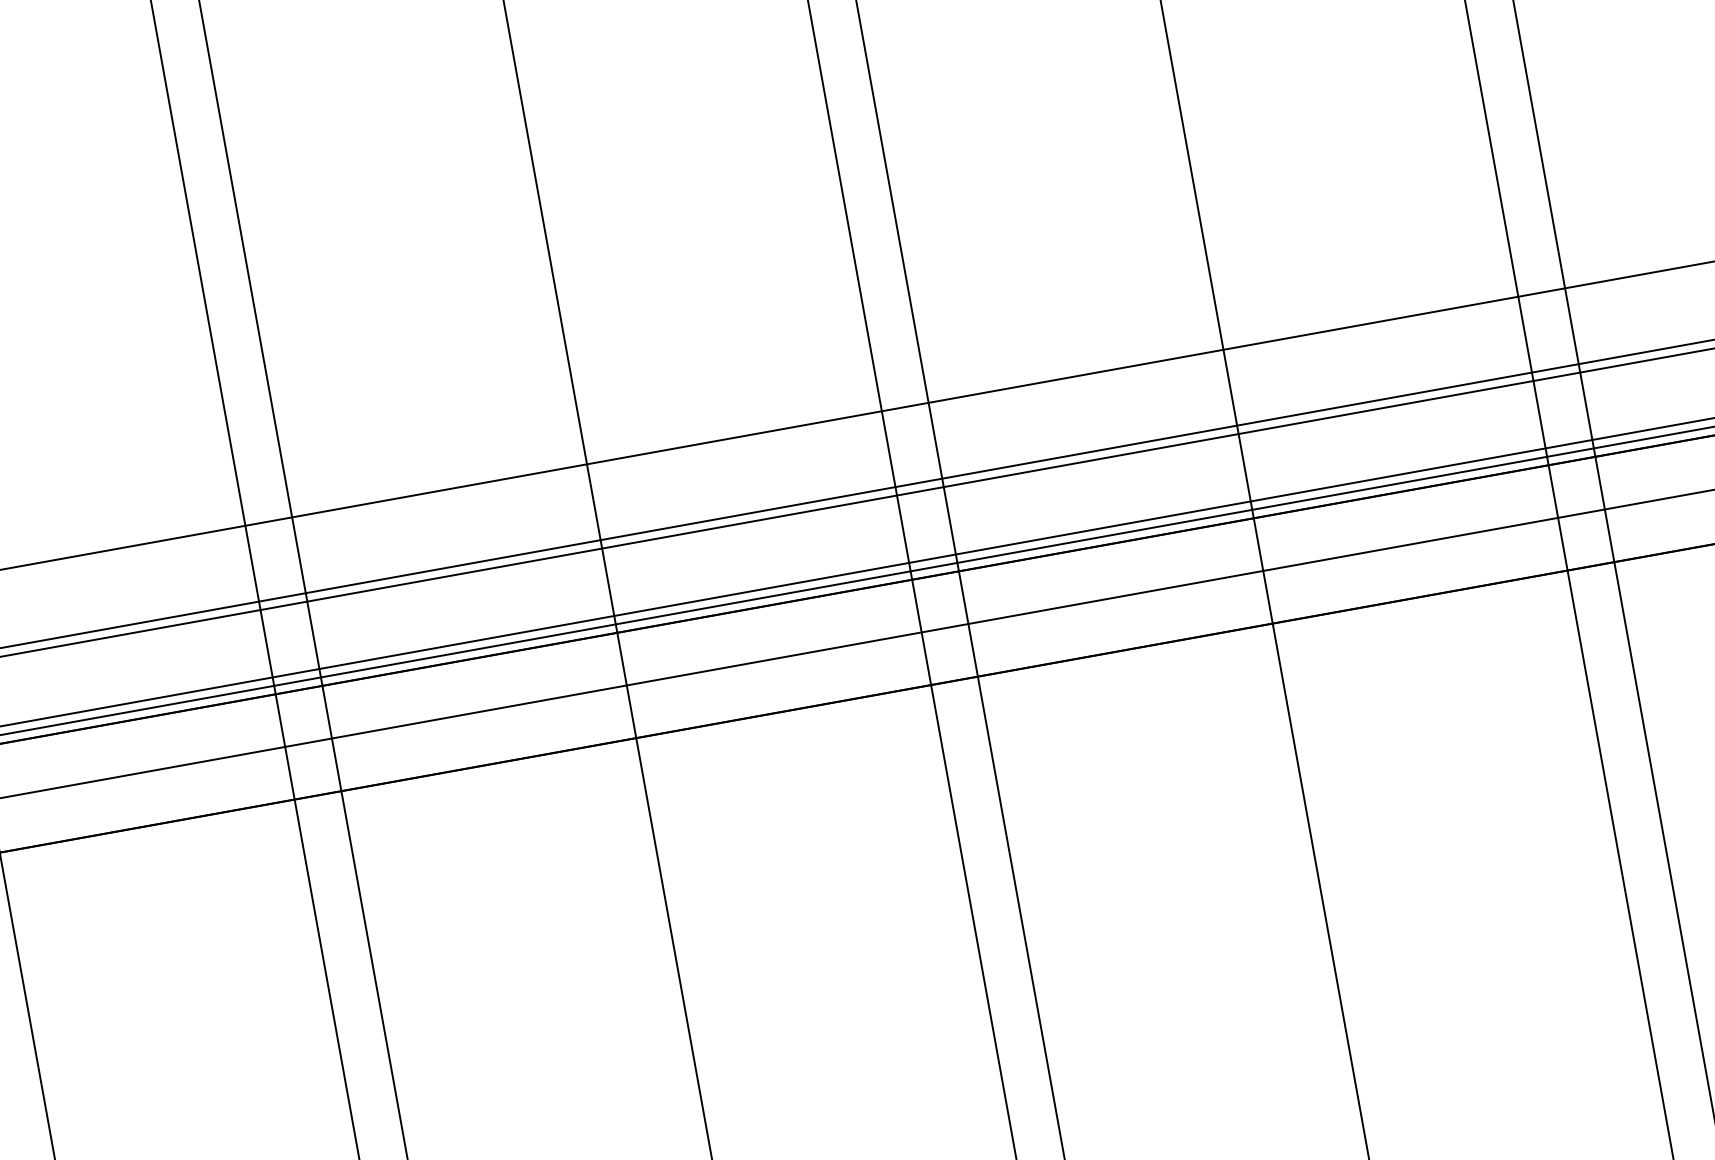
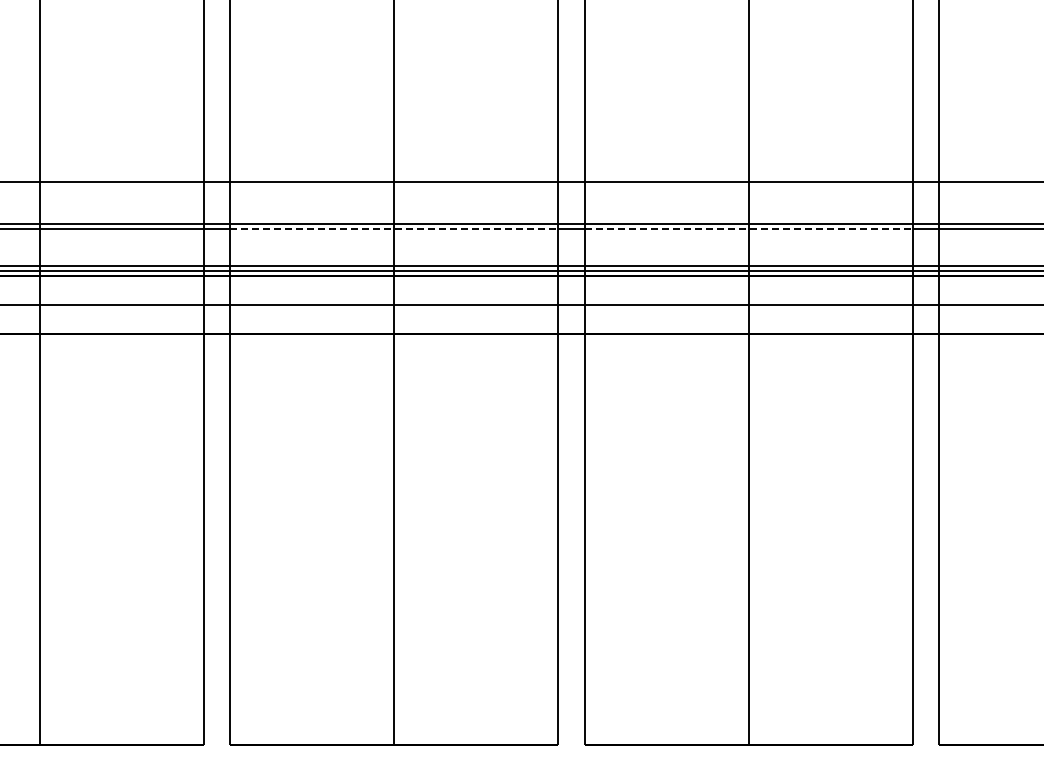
line: (1239, 433) -> (749, 228), solid -> dashed
line: (602, 547) -> (394, 228), solid -> dashed

